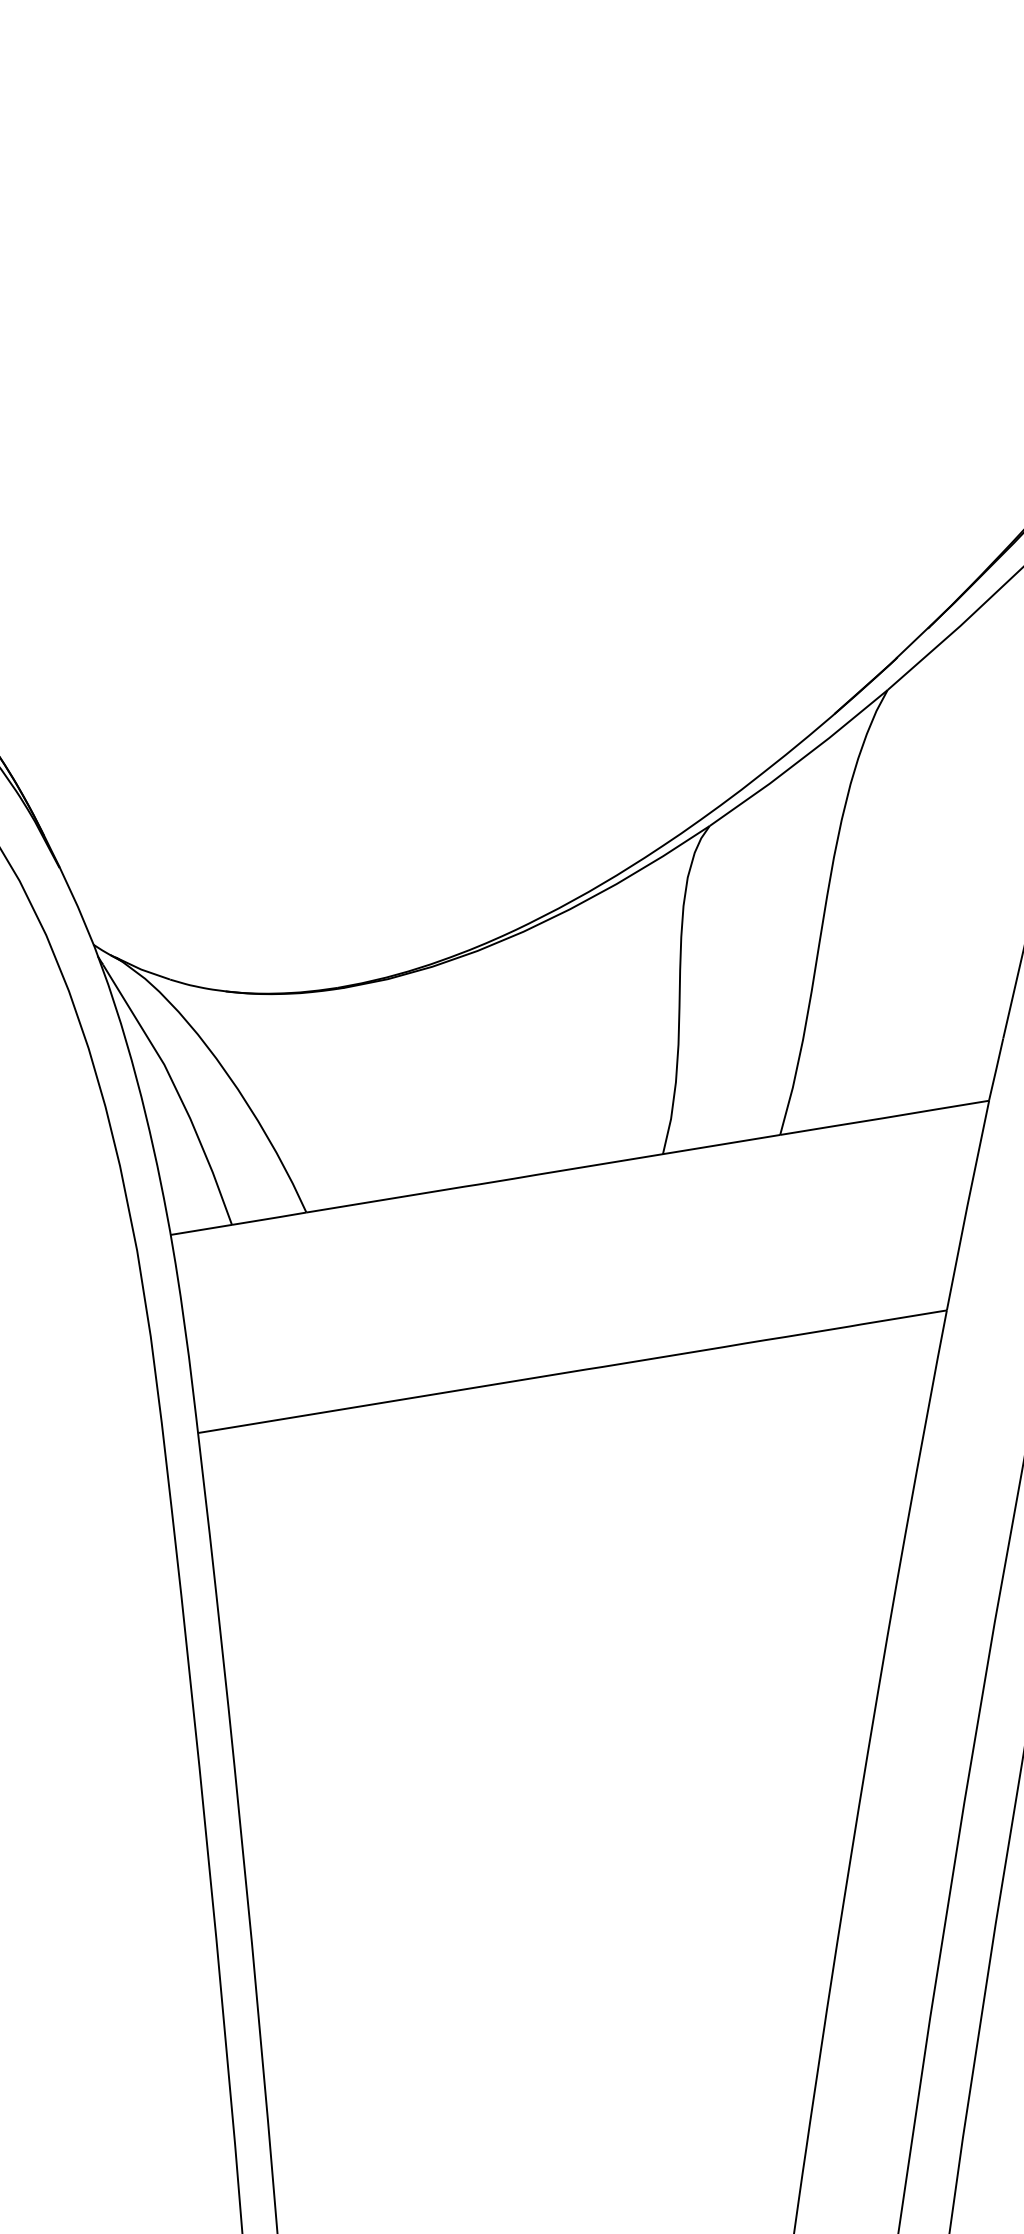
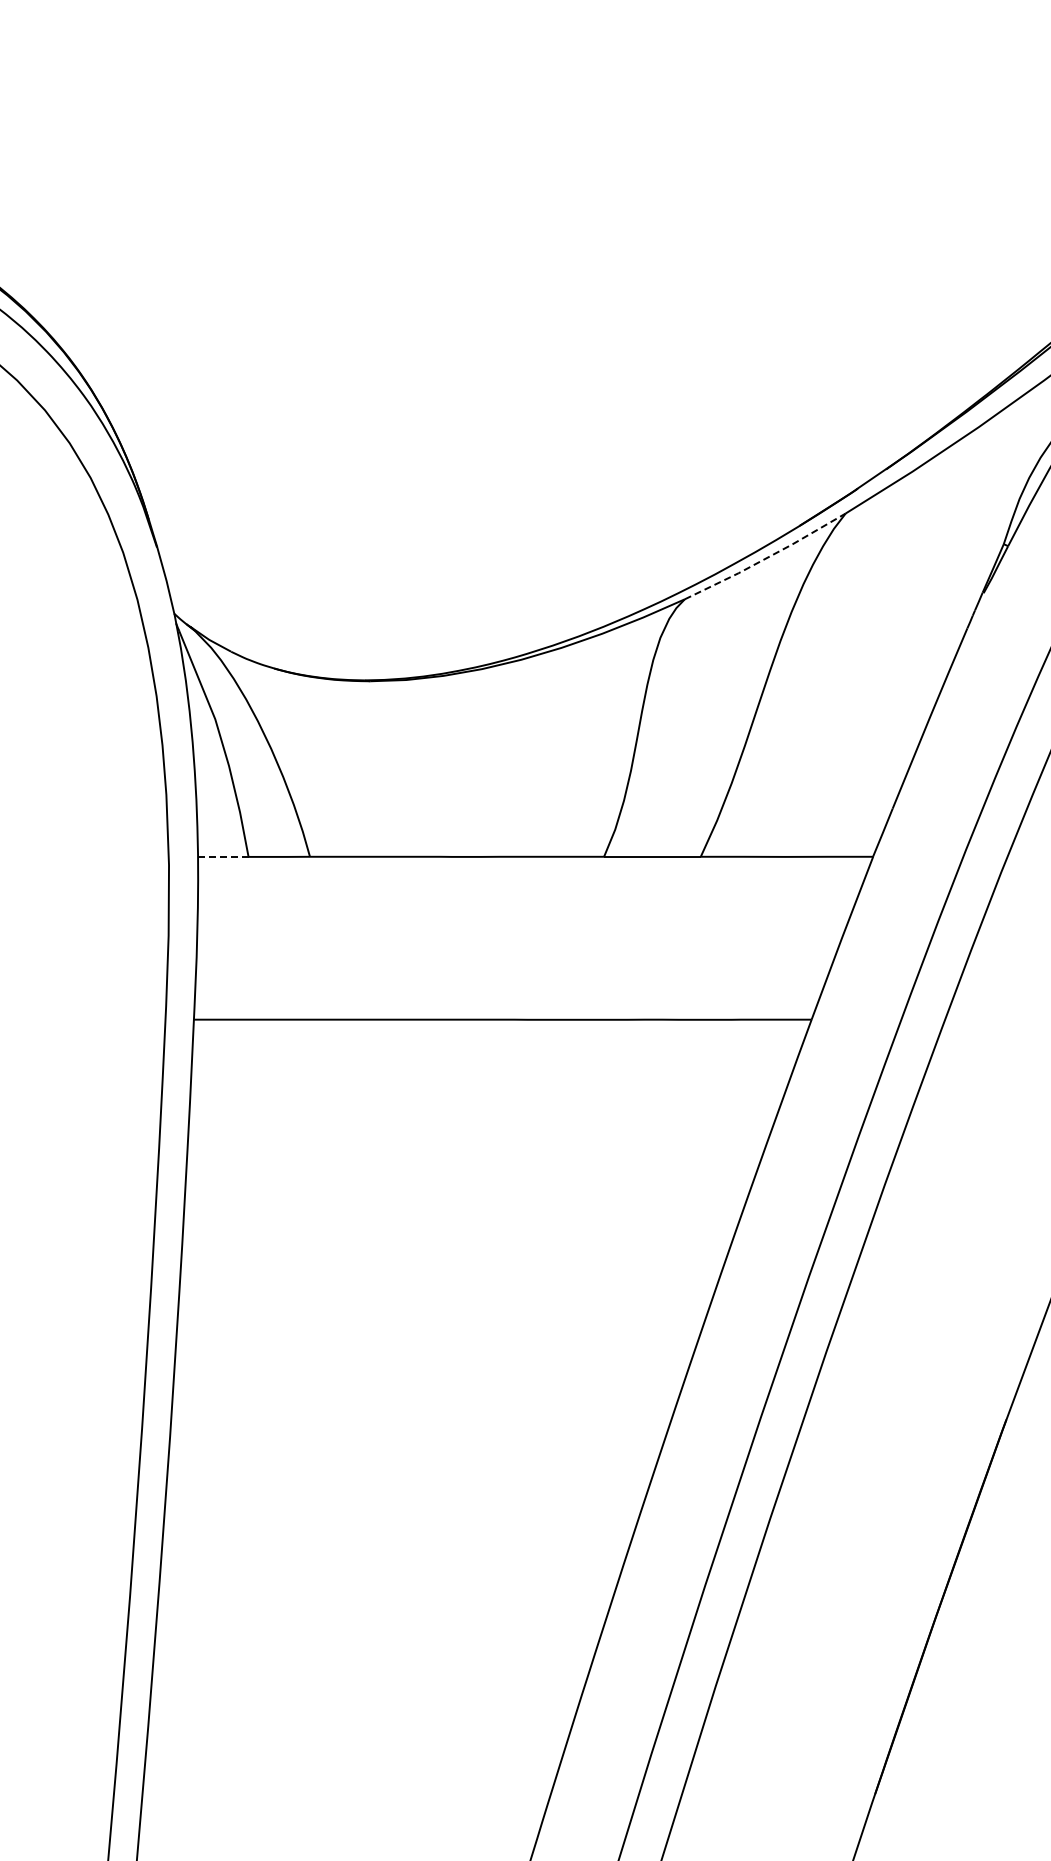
line: (800, 760) -> (766, 558), solid -> dashed
line: (200, 1229) -> (222, 856), solid -> dashed

